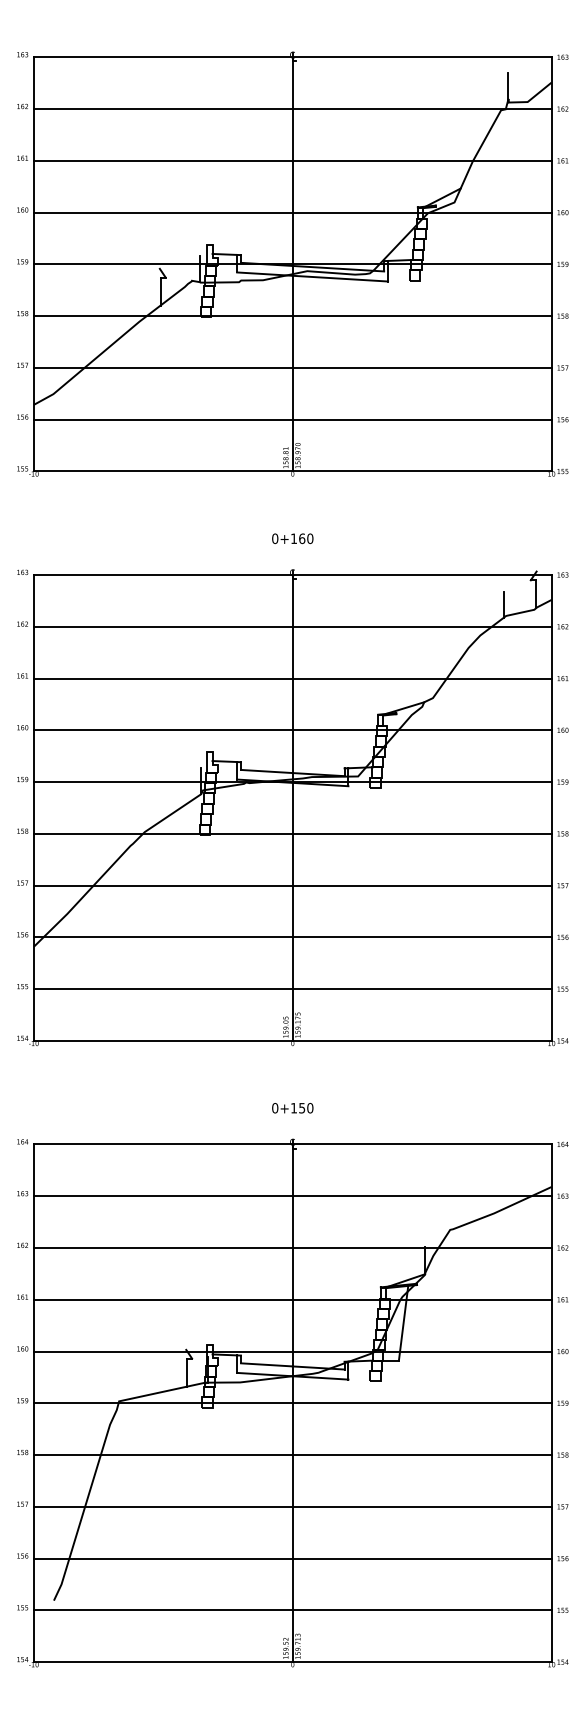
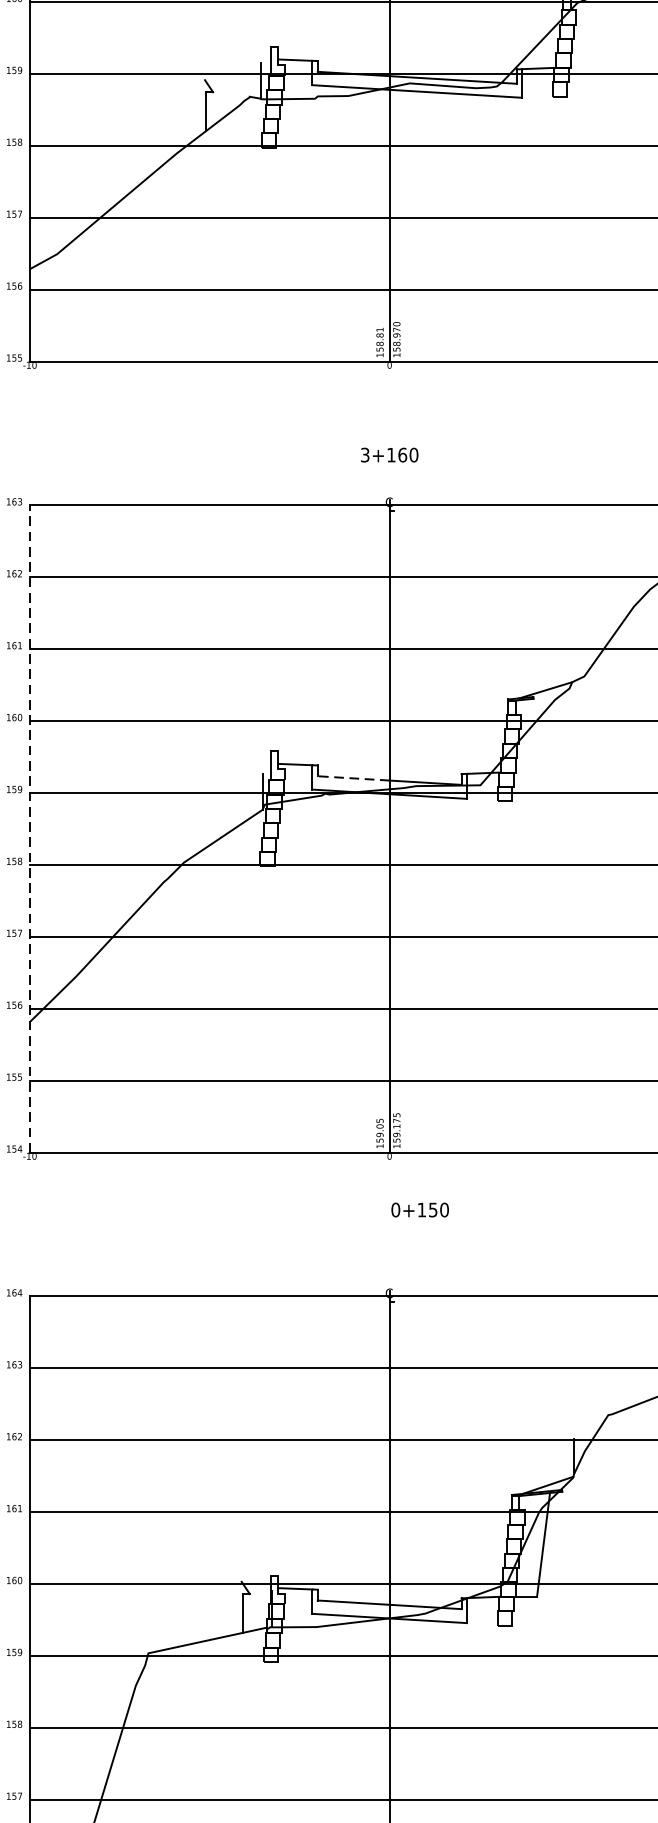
text: (275, 538) -> (365, 454), 0+160 -> 3+160
line: (266, 771) -> (353, 778), solid -> dashed
line: (33, 807) -> (29, 828), solid -> dashed
text: (292, 1108) -> (419, 1210), moved

